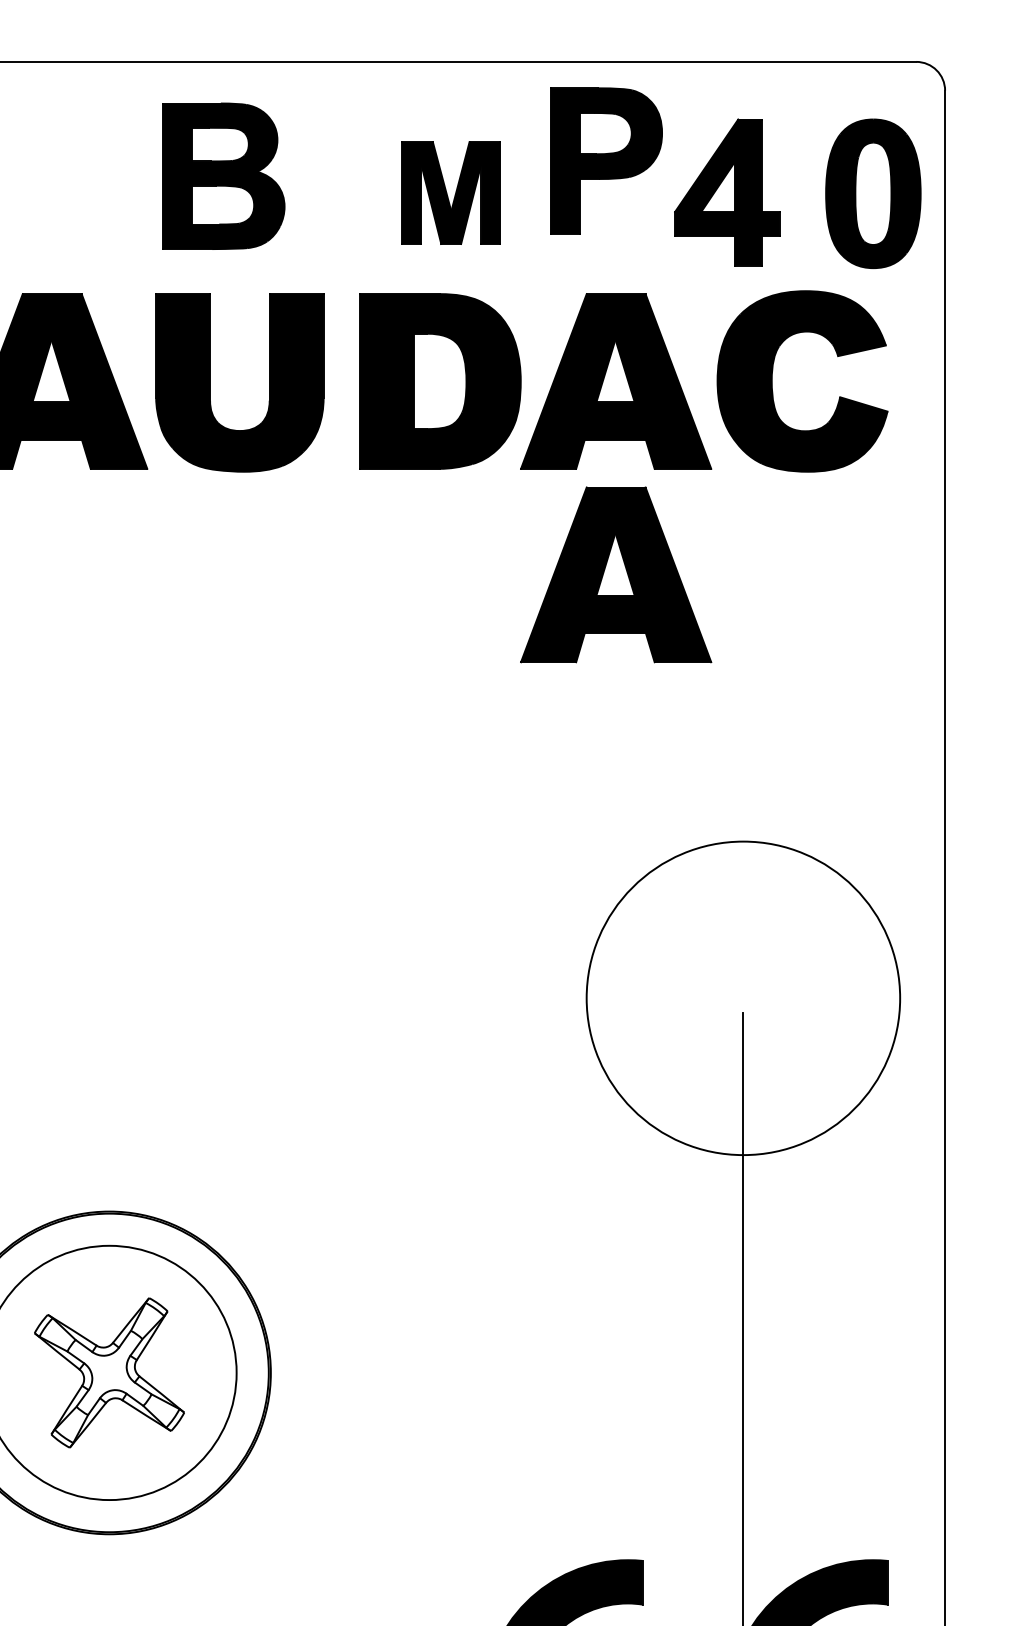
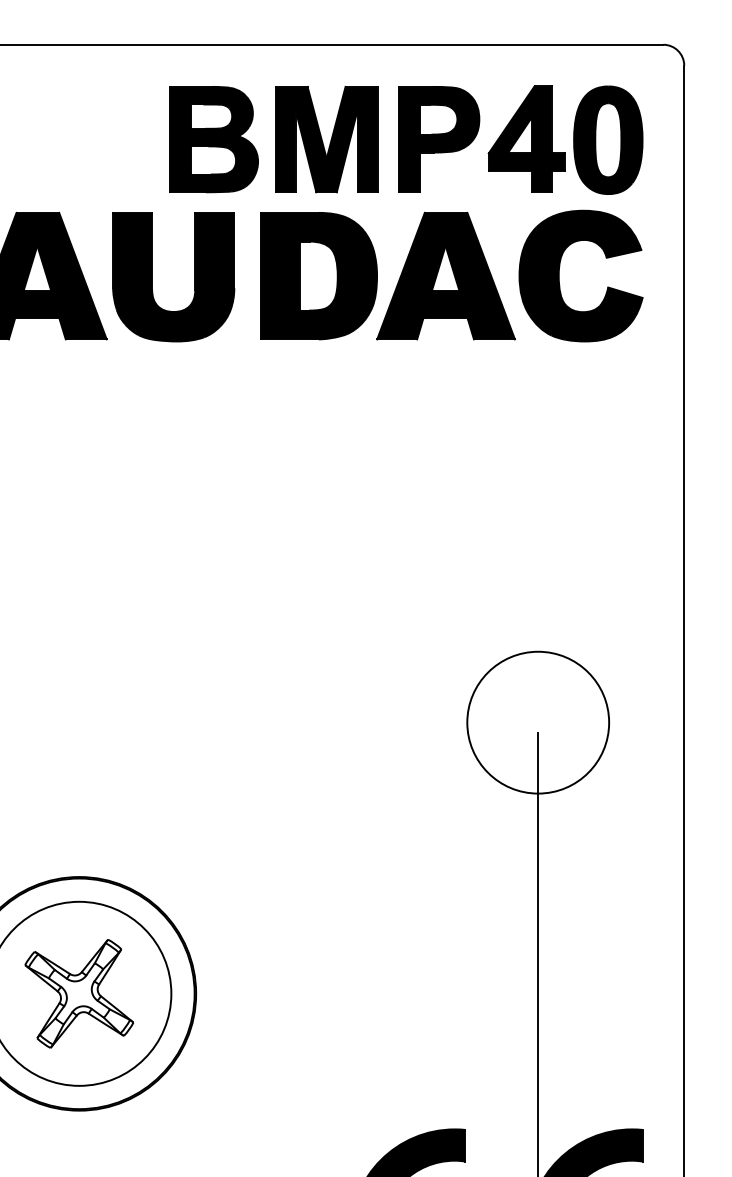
part: (607, 160) -> (439, 139), moved
part: (223, 176) -> (213, 139), moved
part: (450, 192) -> (326, 139), size x1.43
part: (873, 192) -> (608, 139), moved
part: (615, 574) -> (445, 415), removed
circle: (743, 998) -> (538, 722), size x0.62

